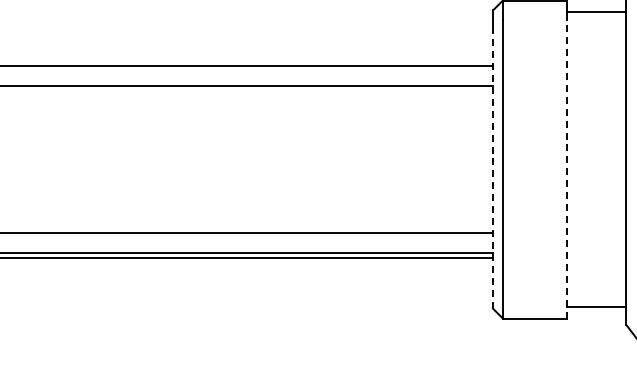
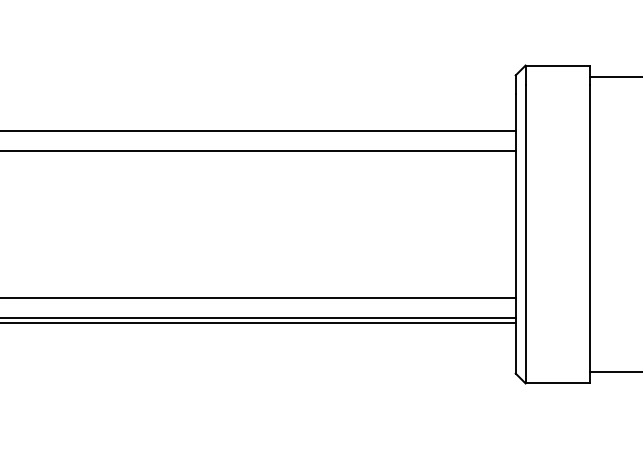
line: (492, 168) -> (515, 233), dashed -> solid
line: (566, 168) -> (589, 233), dashed -> solid

